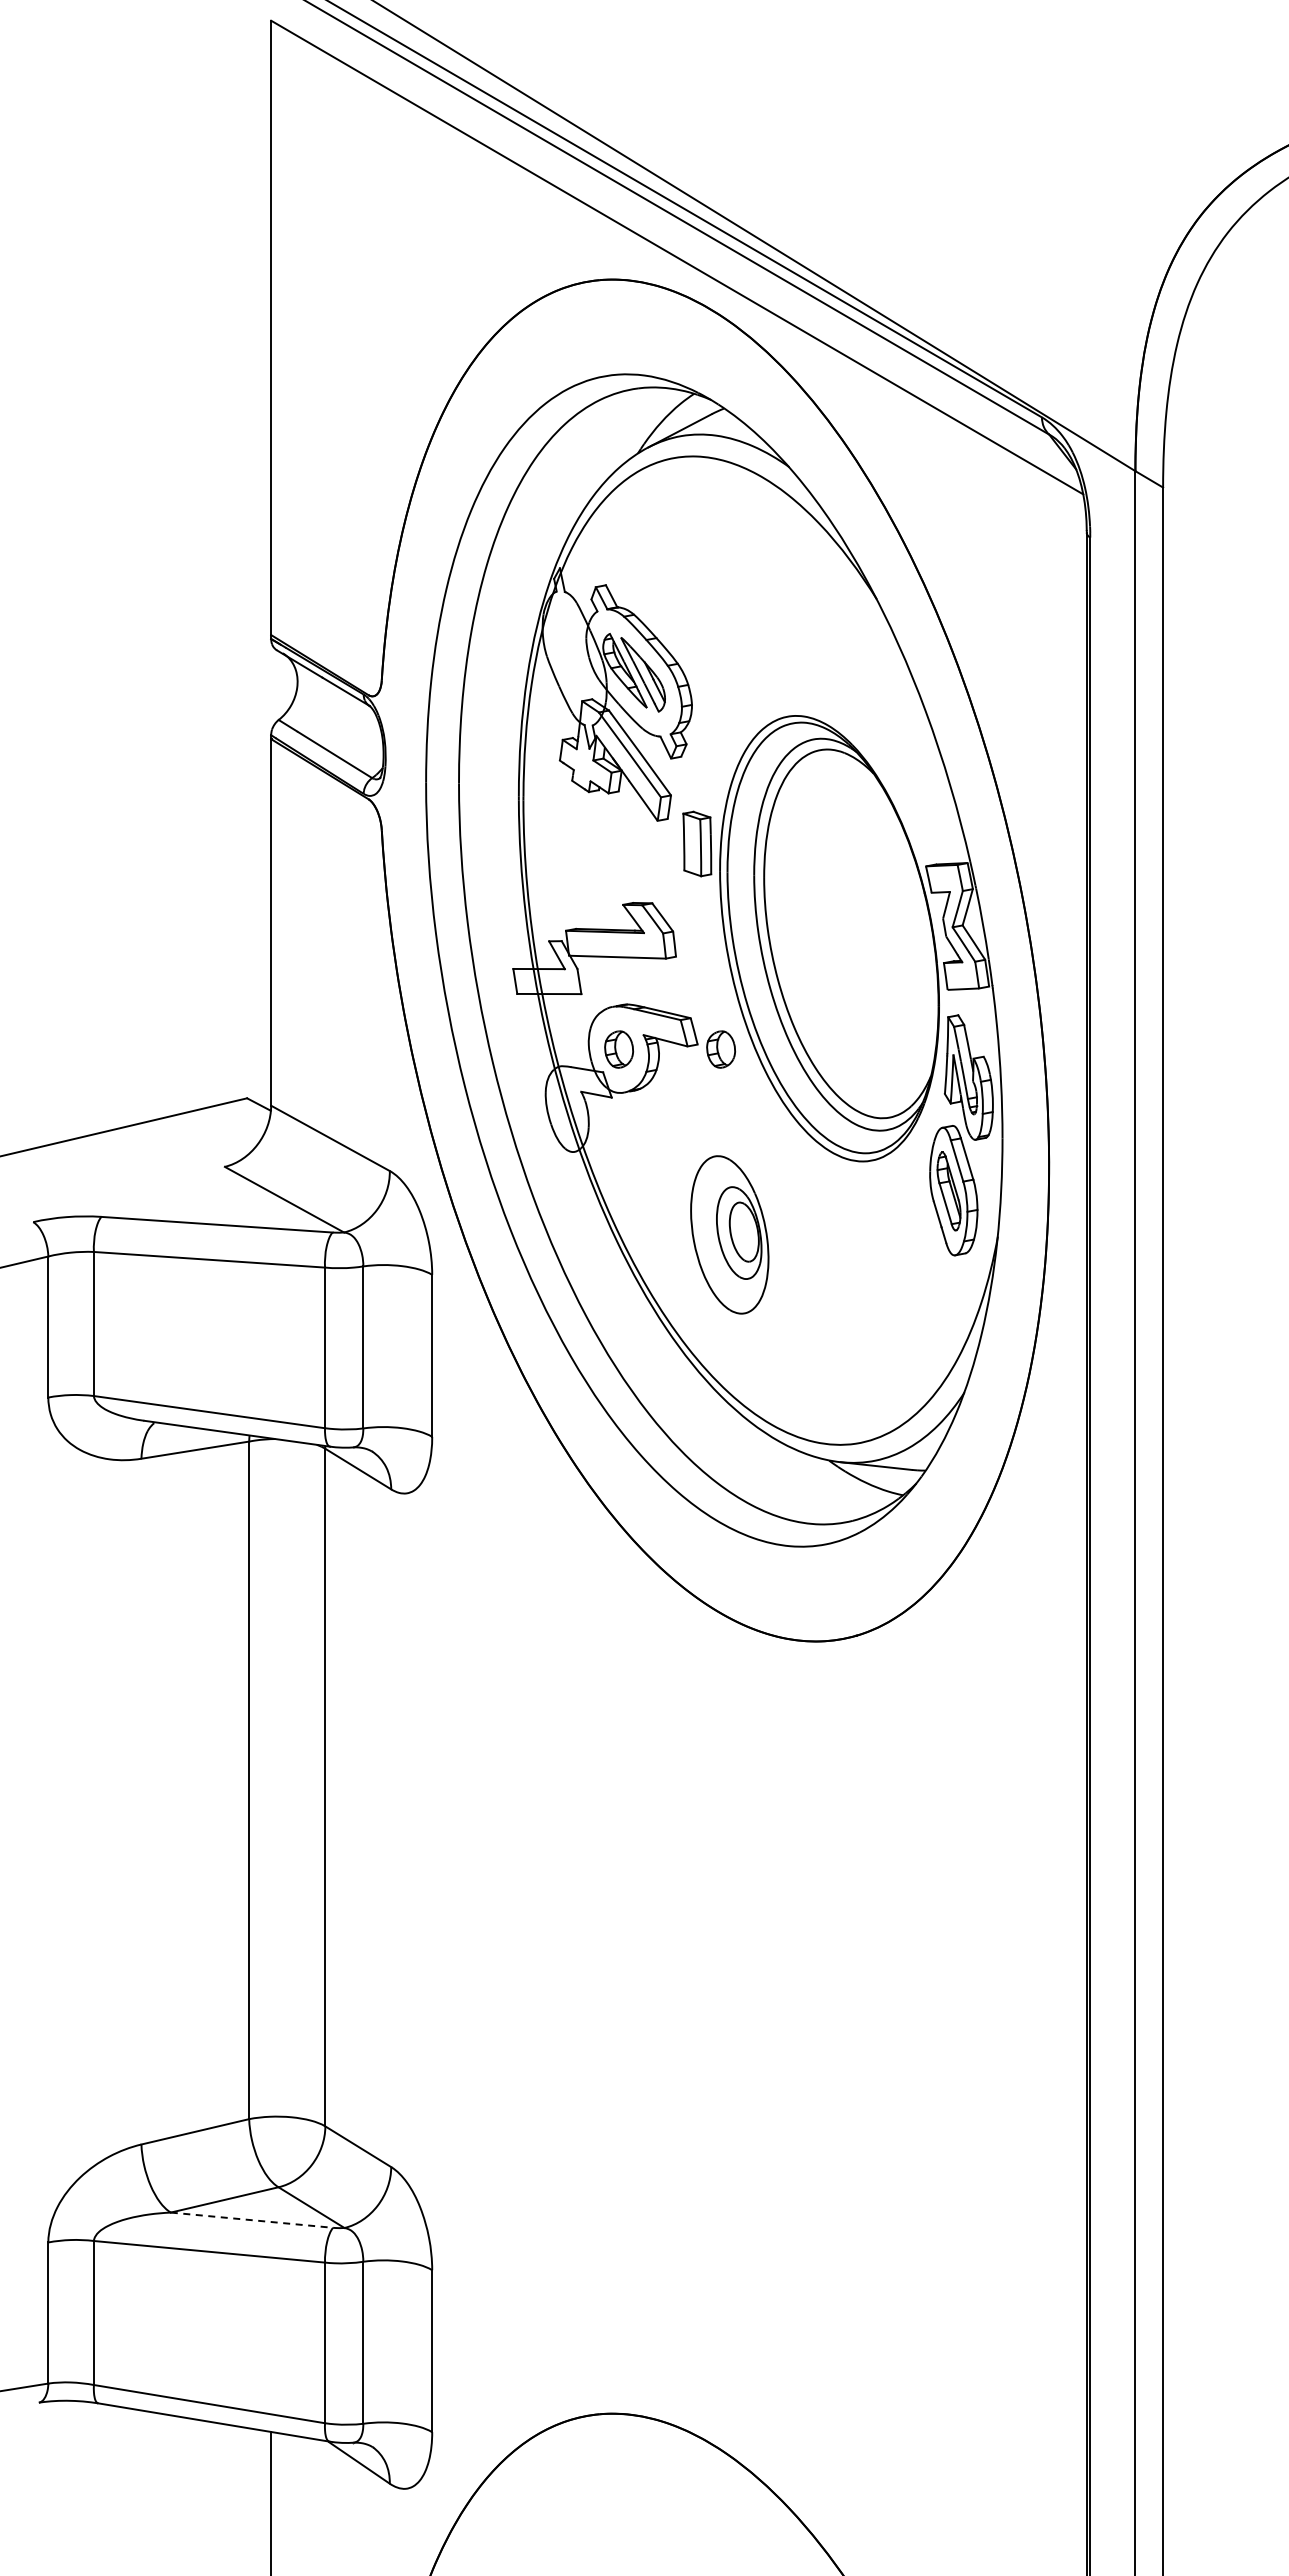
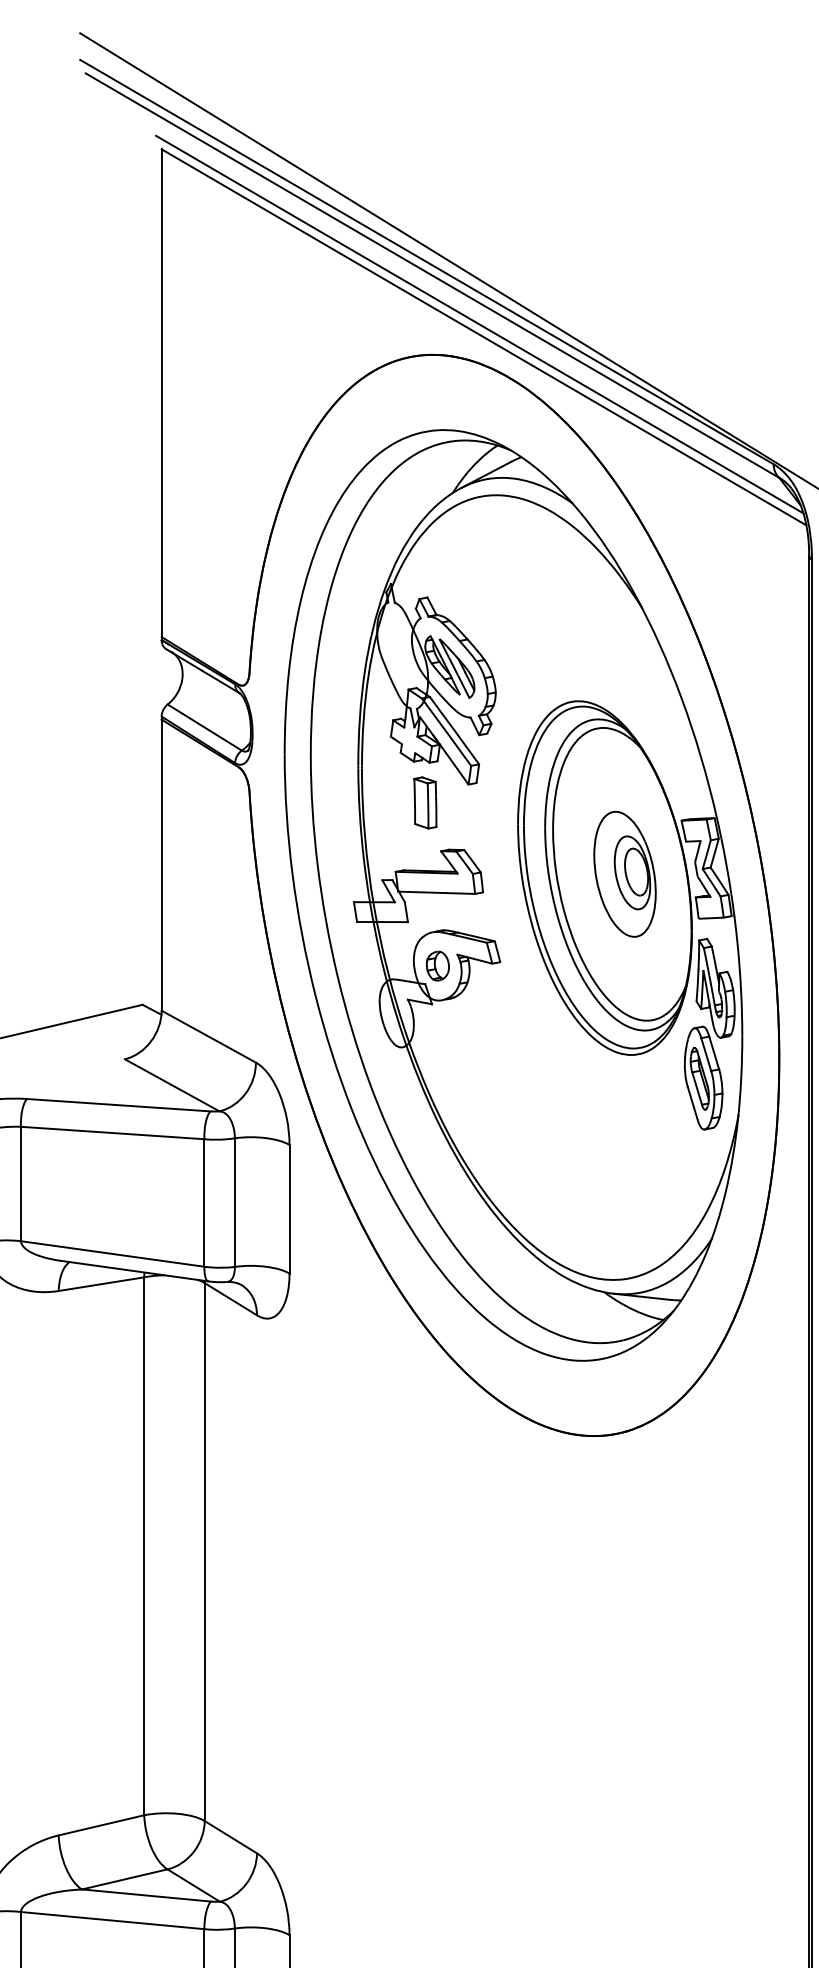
line: (671, 241) -> (479, 324), added
part: (697, 843) -> (425, 802), moved
part: (721, 1049) -> (519, 966), removed
part: (729, 1234) -> (624, 873), moved
line: (251, 2220) -> (146, 1895), dashed -> solid

